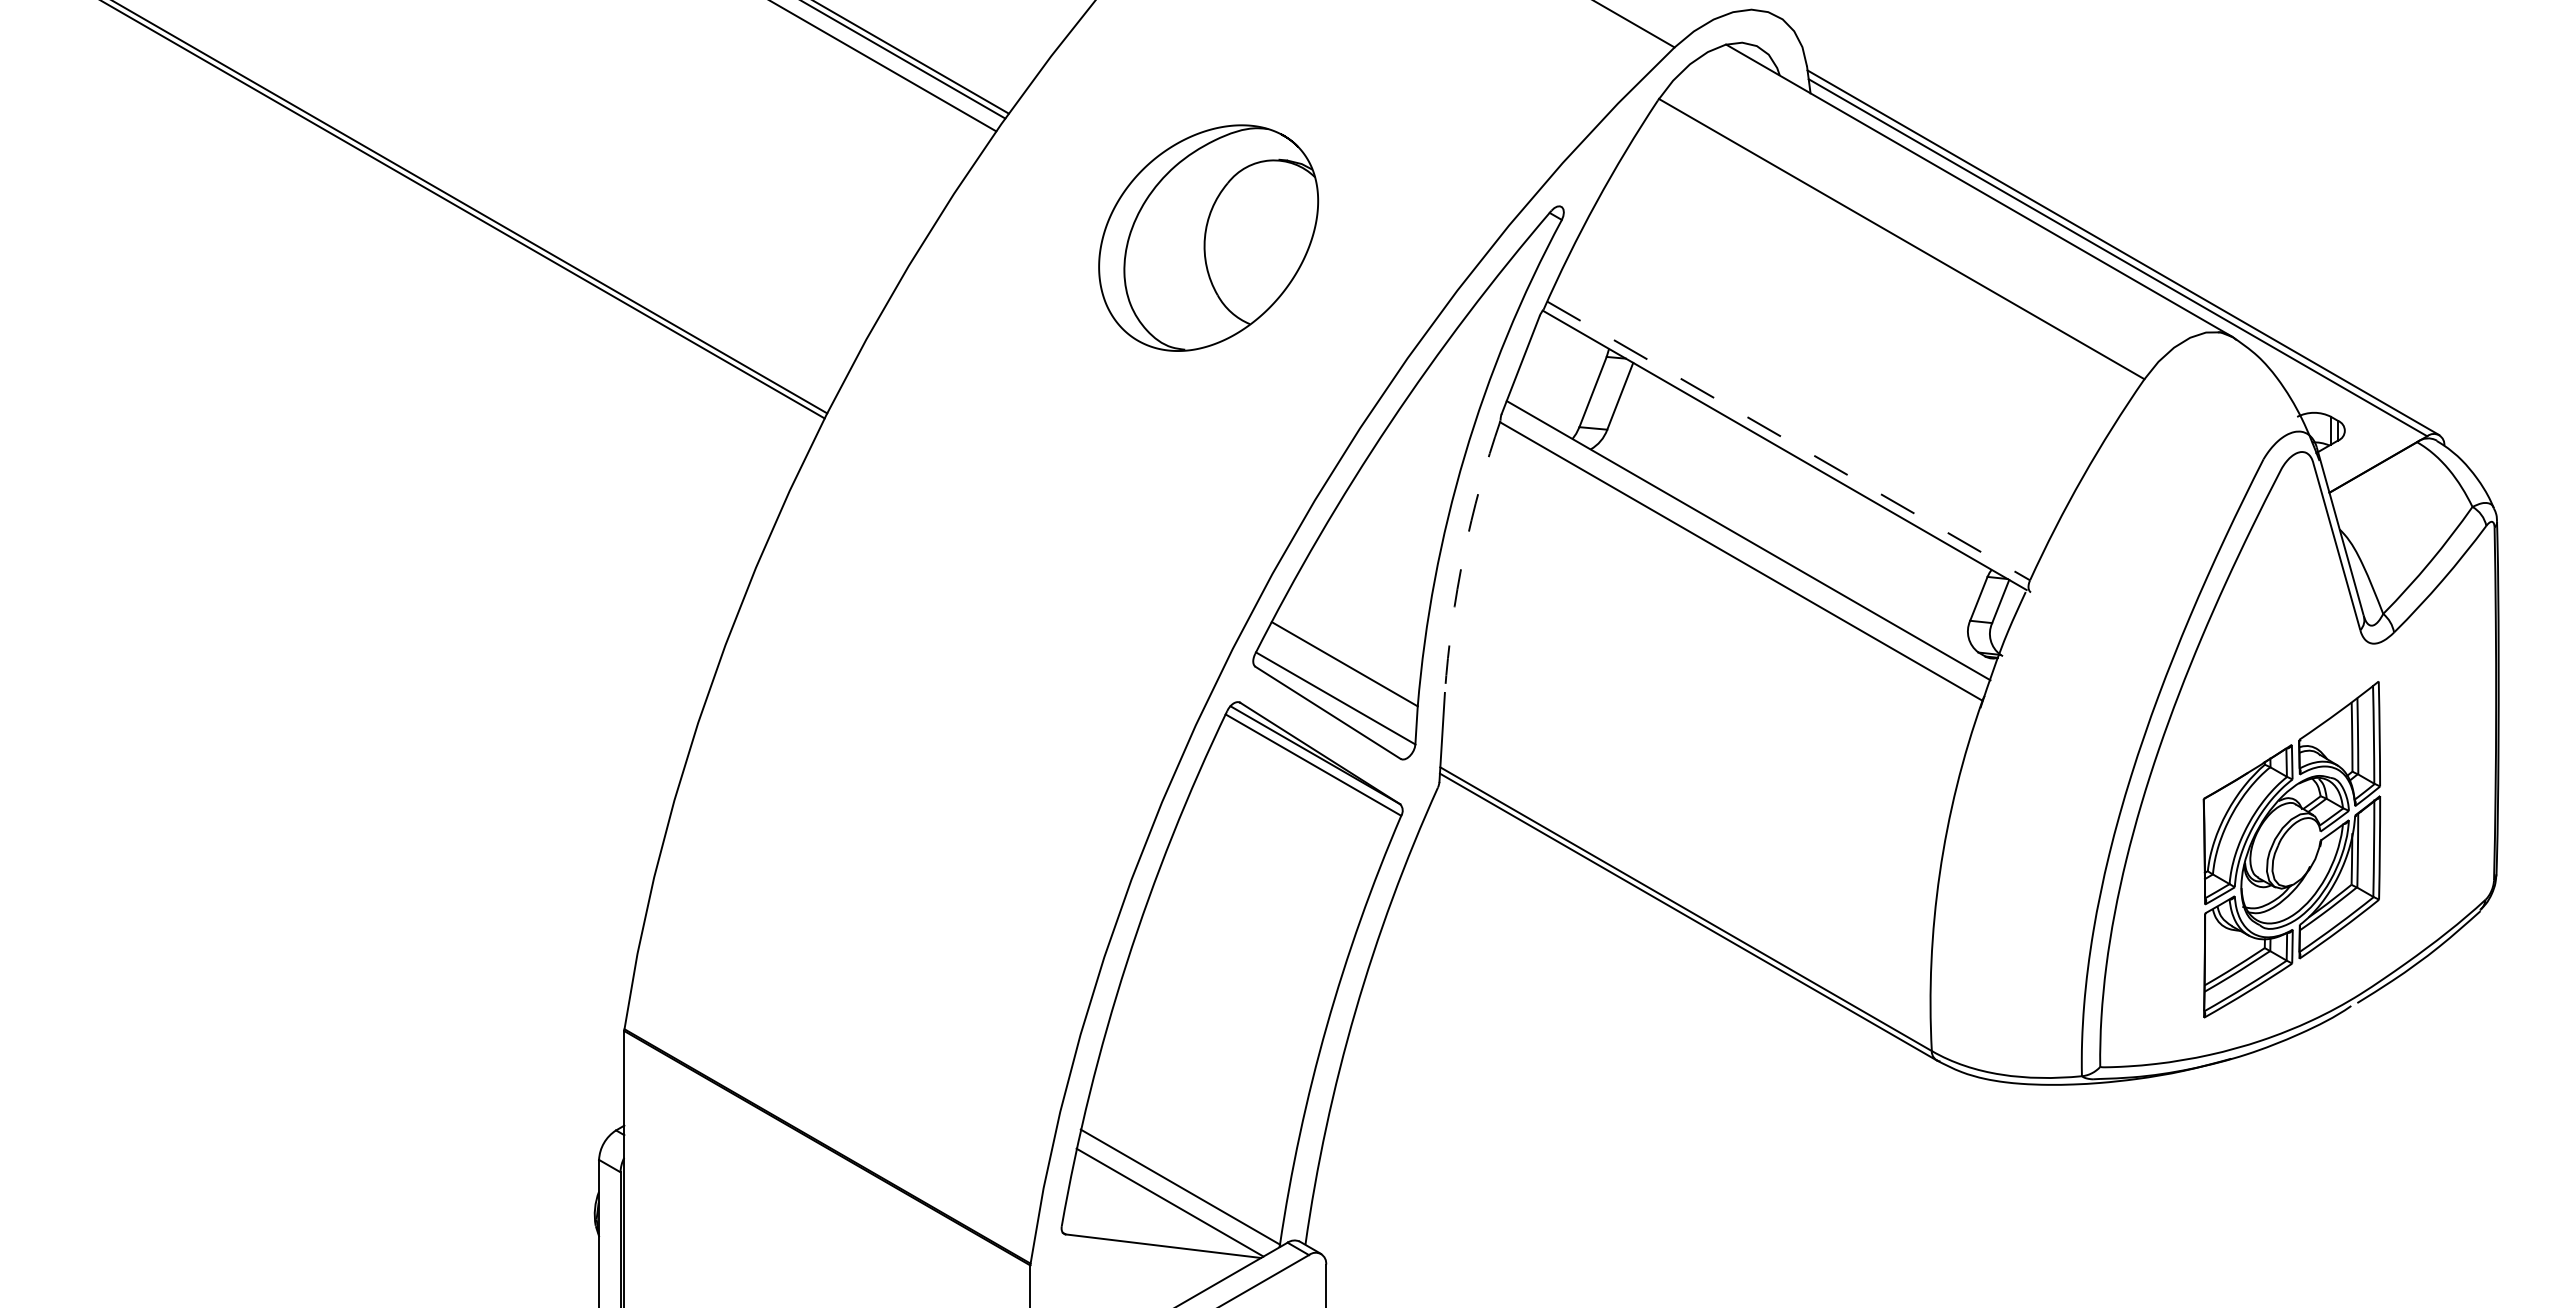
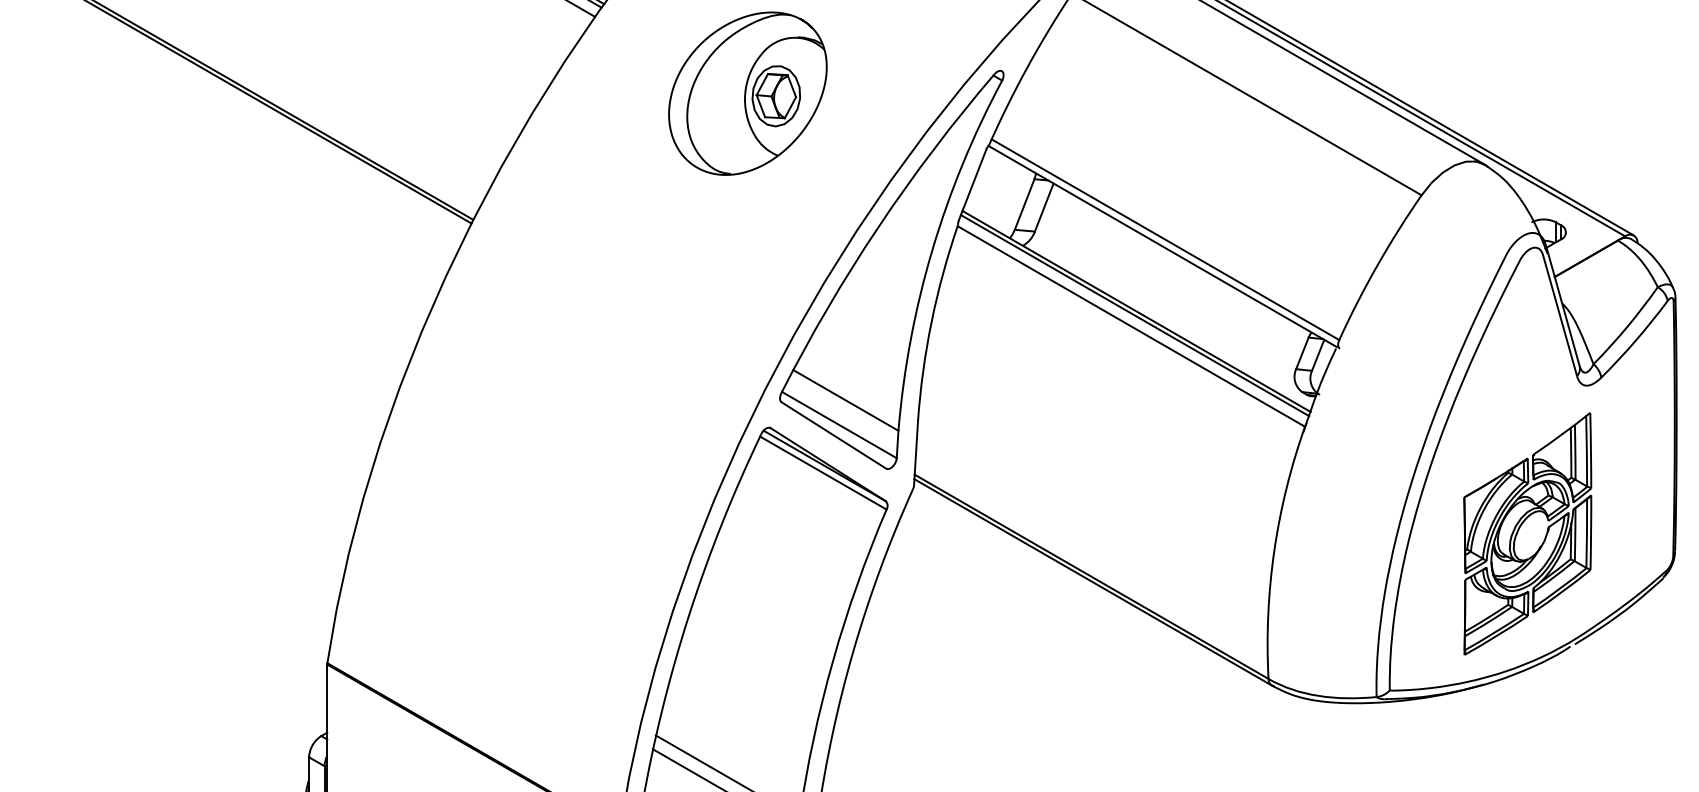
part: (1248, 241) -> (776, 96), added
line: (1788, 440) -> (1165, 239), dashed -> solid
line: (1746, 546) -> (1135, 315), added
arc: (1463, 554) -> (931, 321), dashed -> solid

